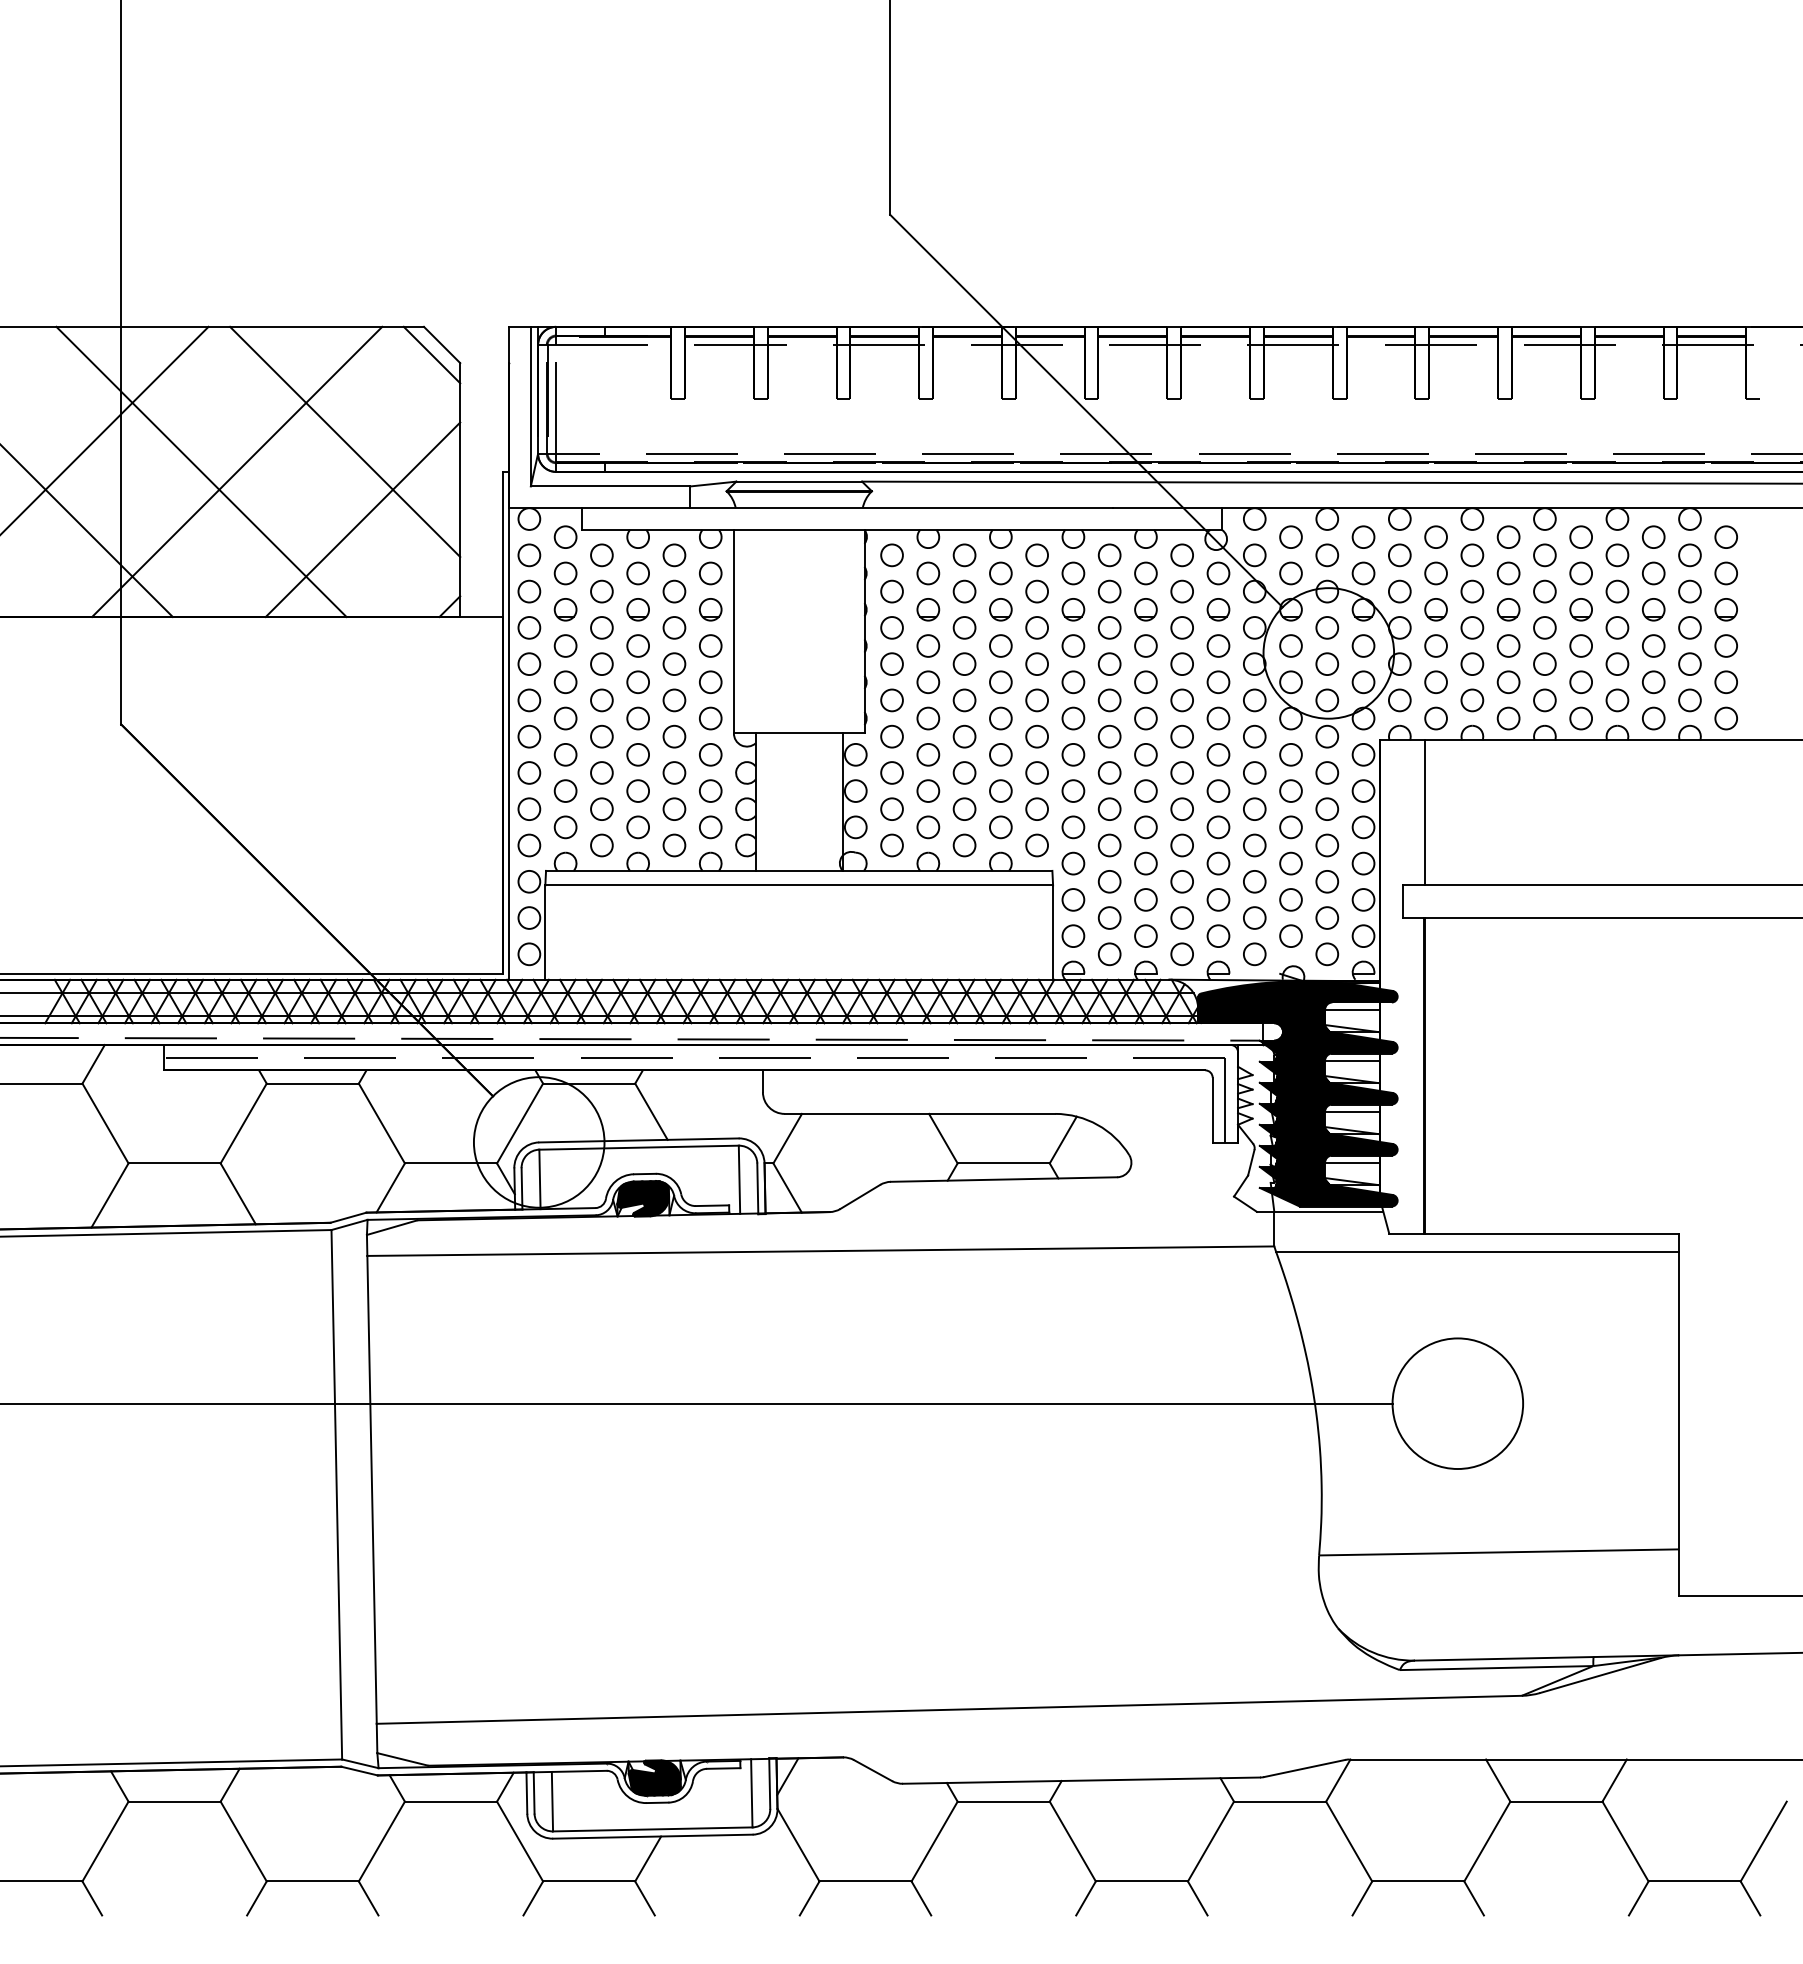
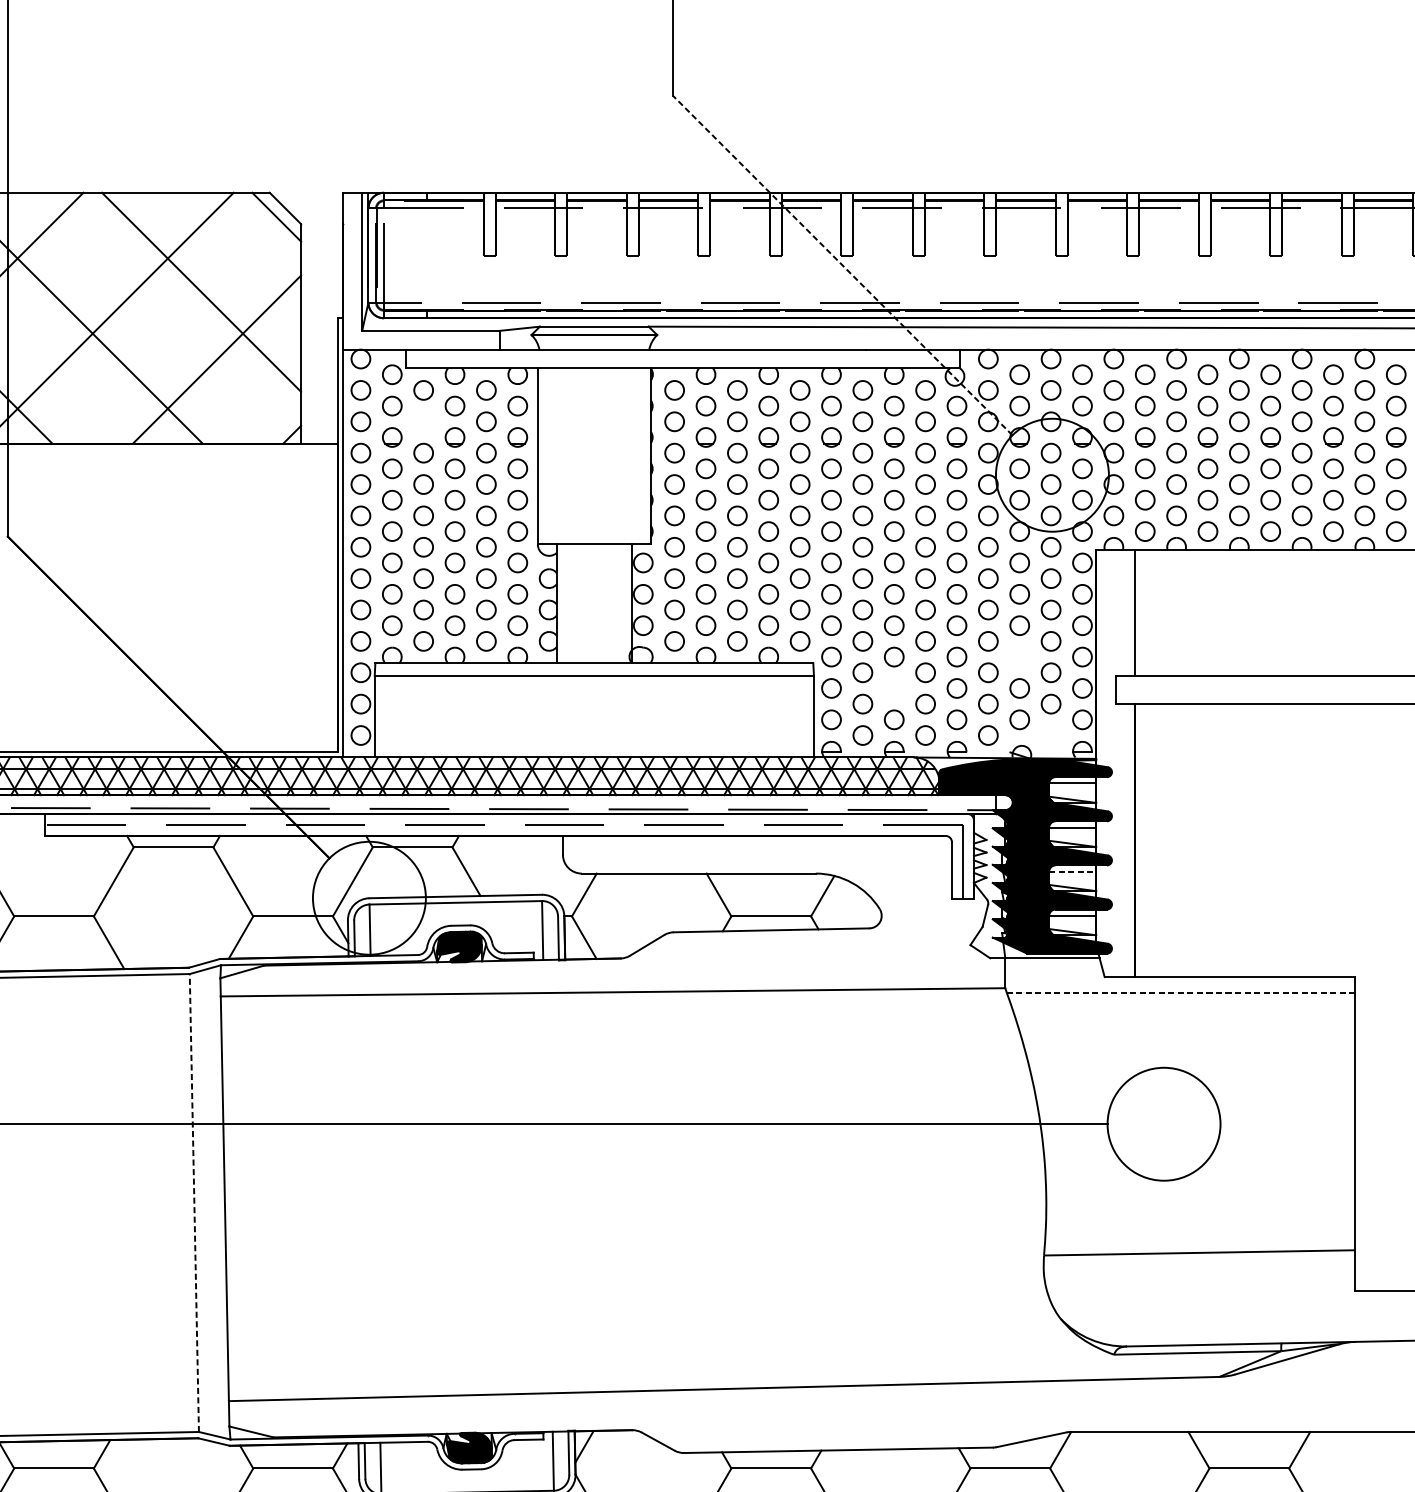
line: (1086, 410) -> (842, 265), solid -> dashed
circle: (601, 591) -> (423, 421), removed
circle: (1290, 863) -> (1019, 656), removed
circle: (1145, 899) -> (893, 688), removed
circle: (1327, 954) -> (1051, 735), removed
line: (1352, 1111) -> (1072, 871), solid -> dashed
line: (1476, 1251) -> (1180, 992), solid -> dashed
line: (336, 1494) -> (194, 1202), solid -> dashed

